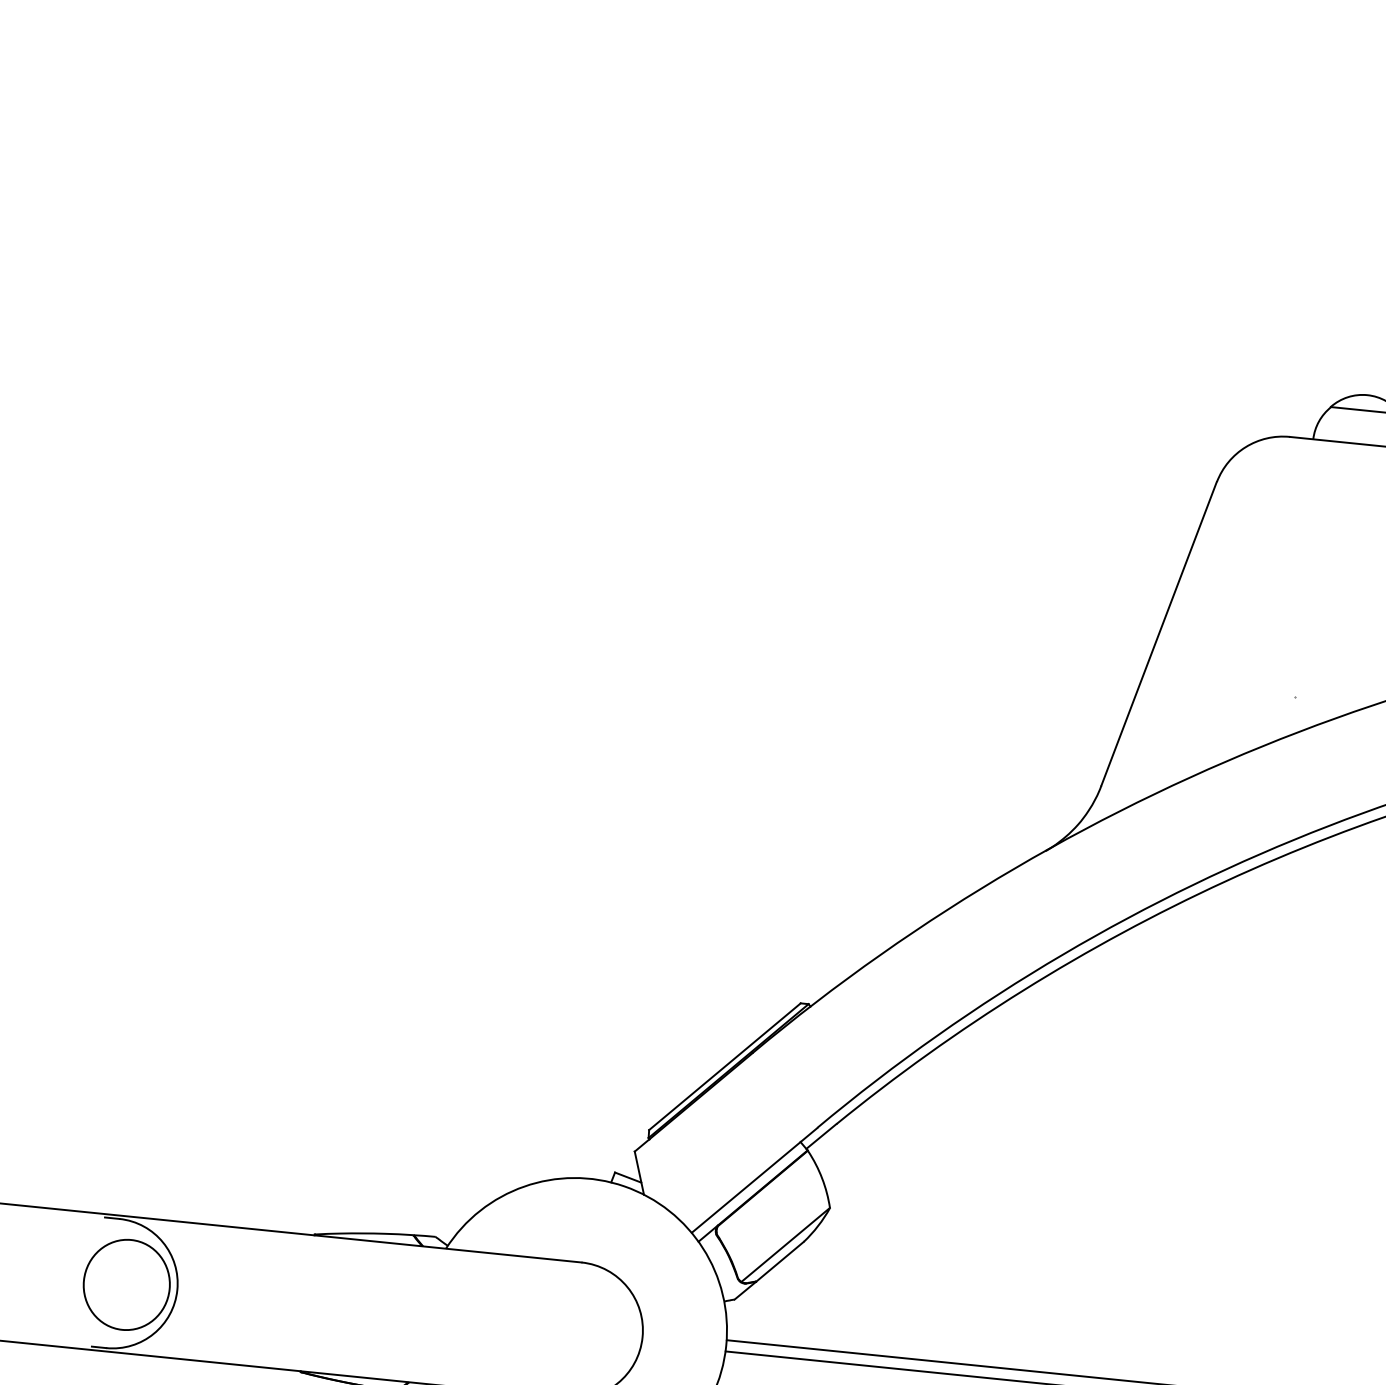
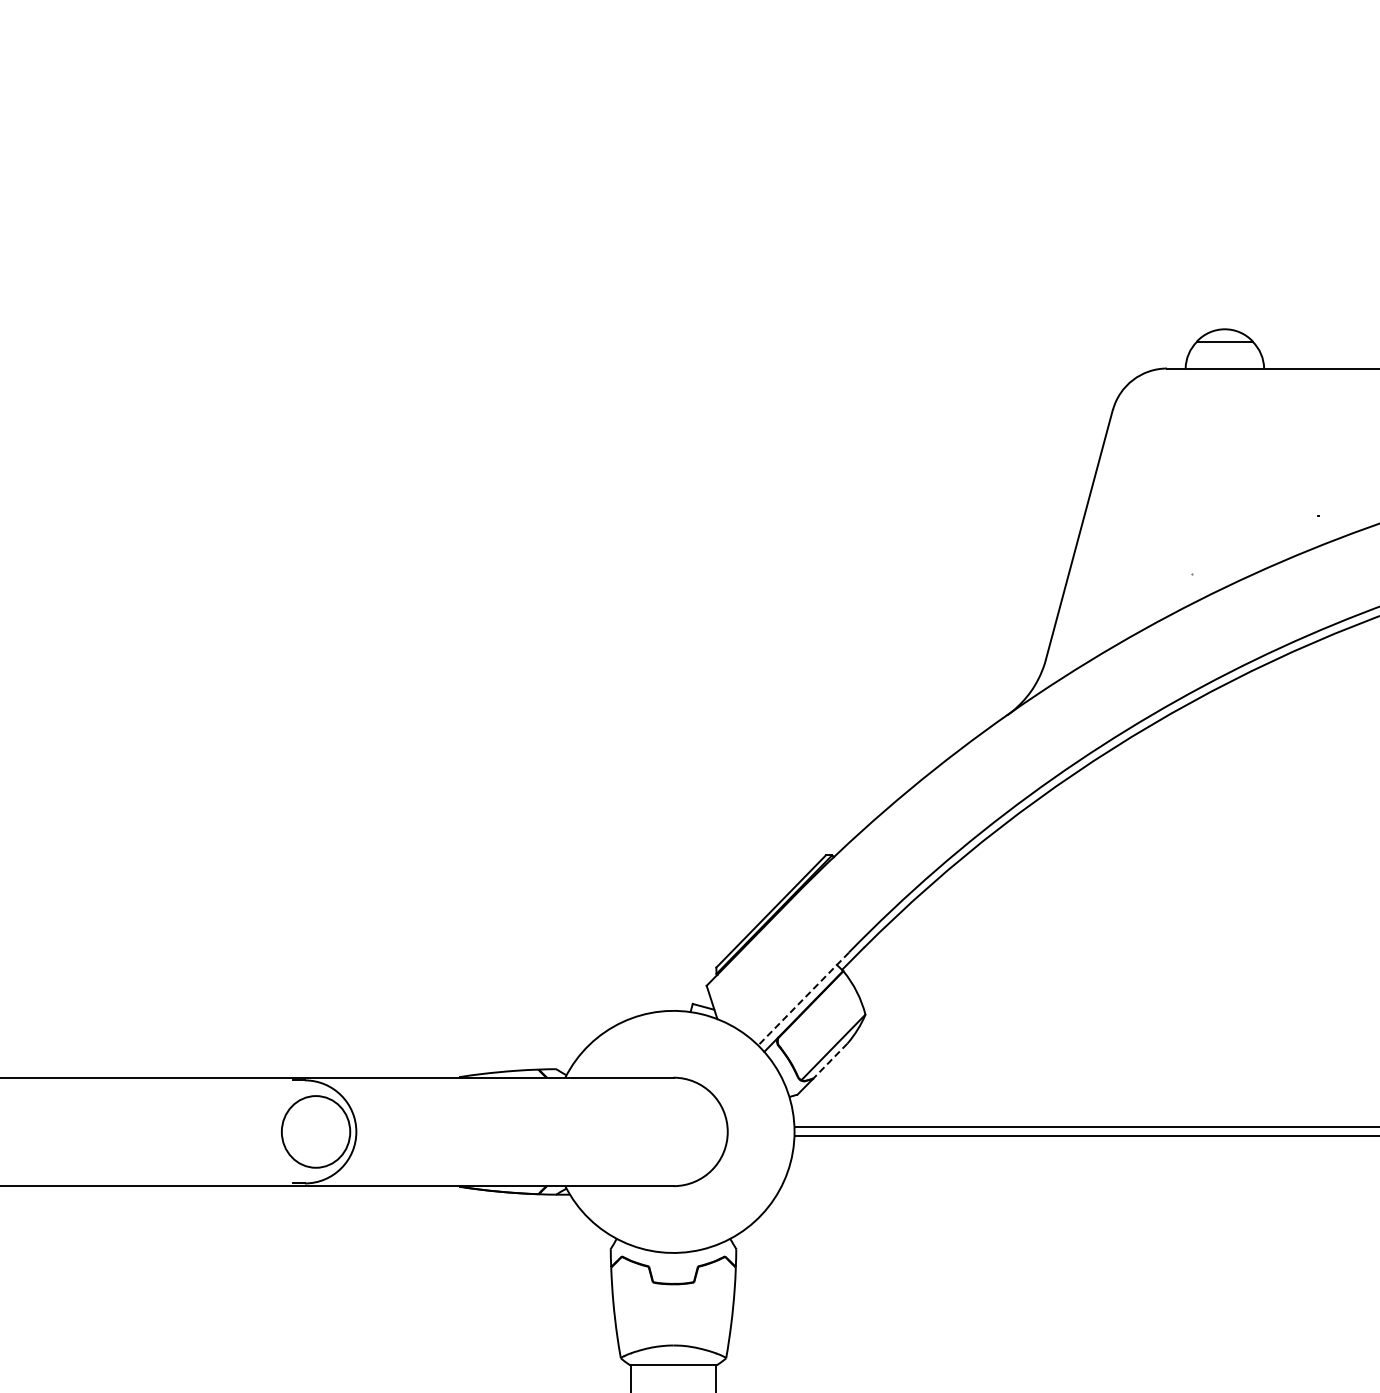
line: (754, 1181) -> (803, 999), solid -> dashed
line: (780, 1262) -> (830, 1061), solid -> dashed

